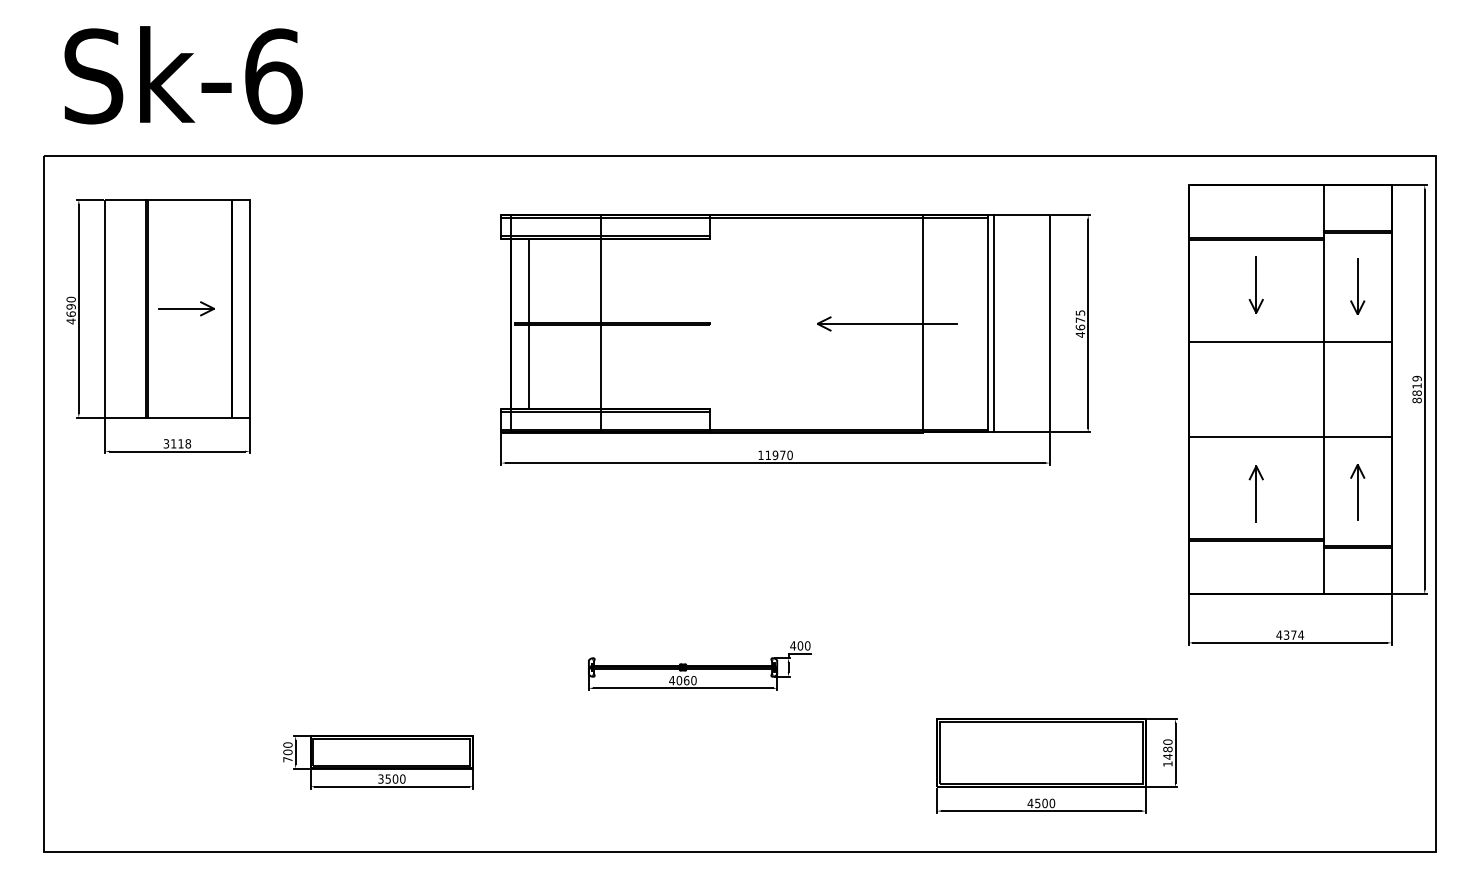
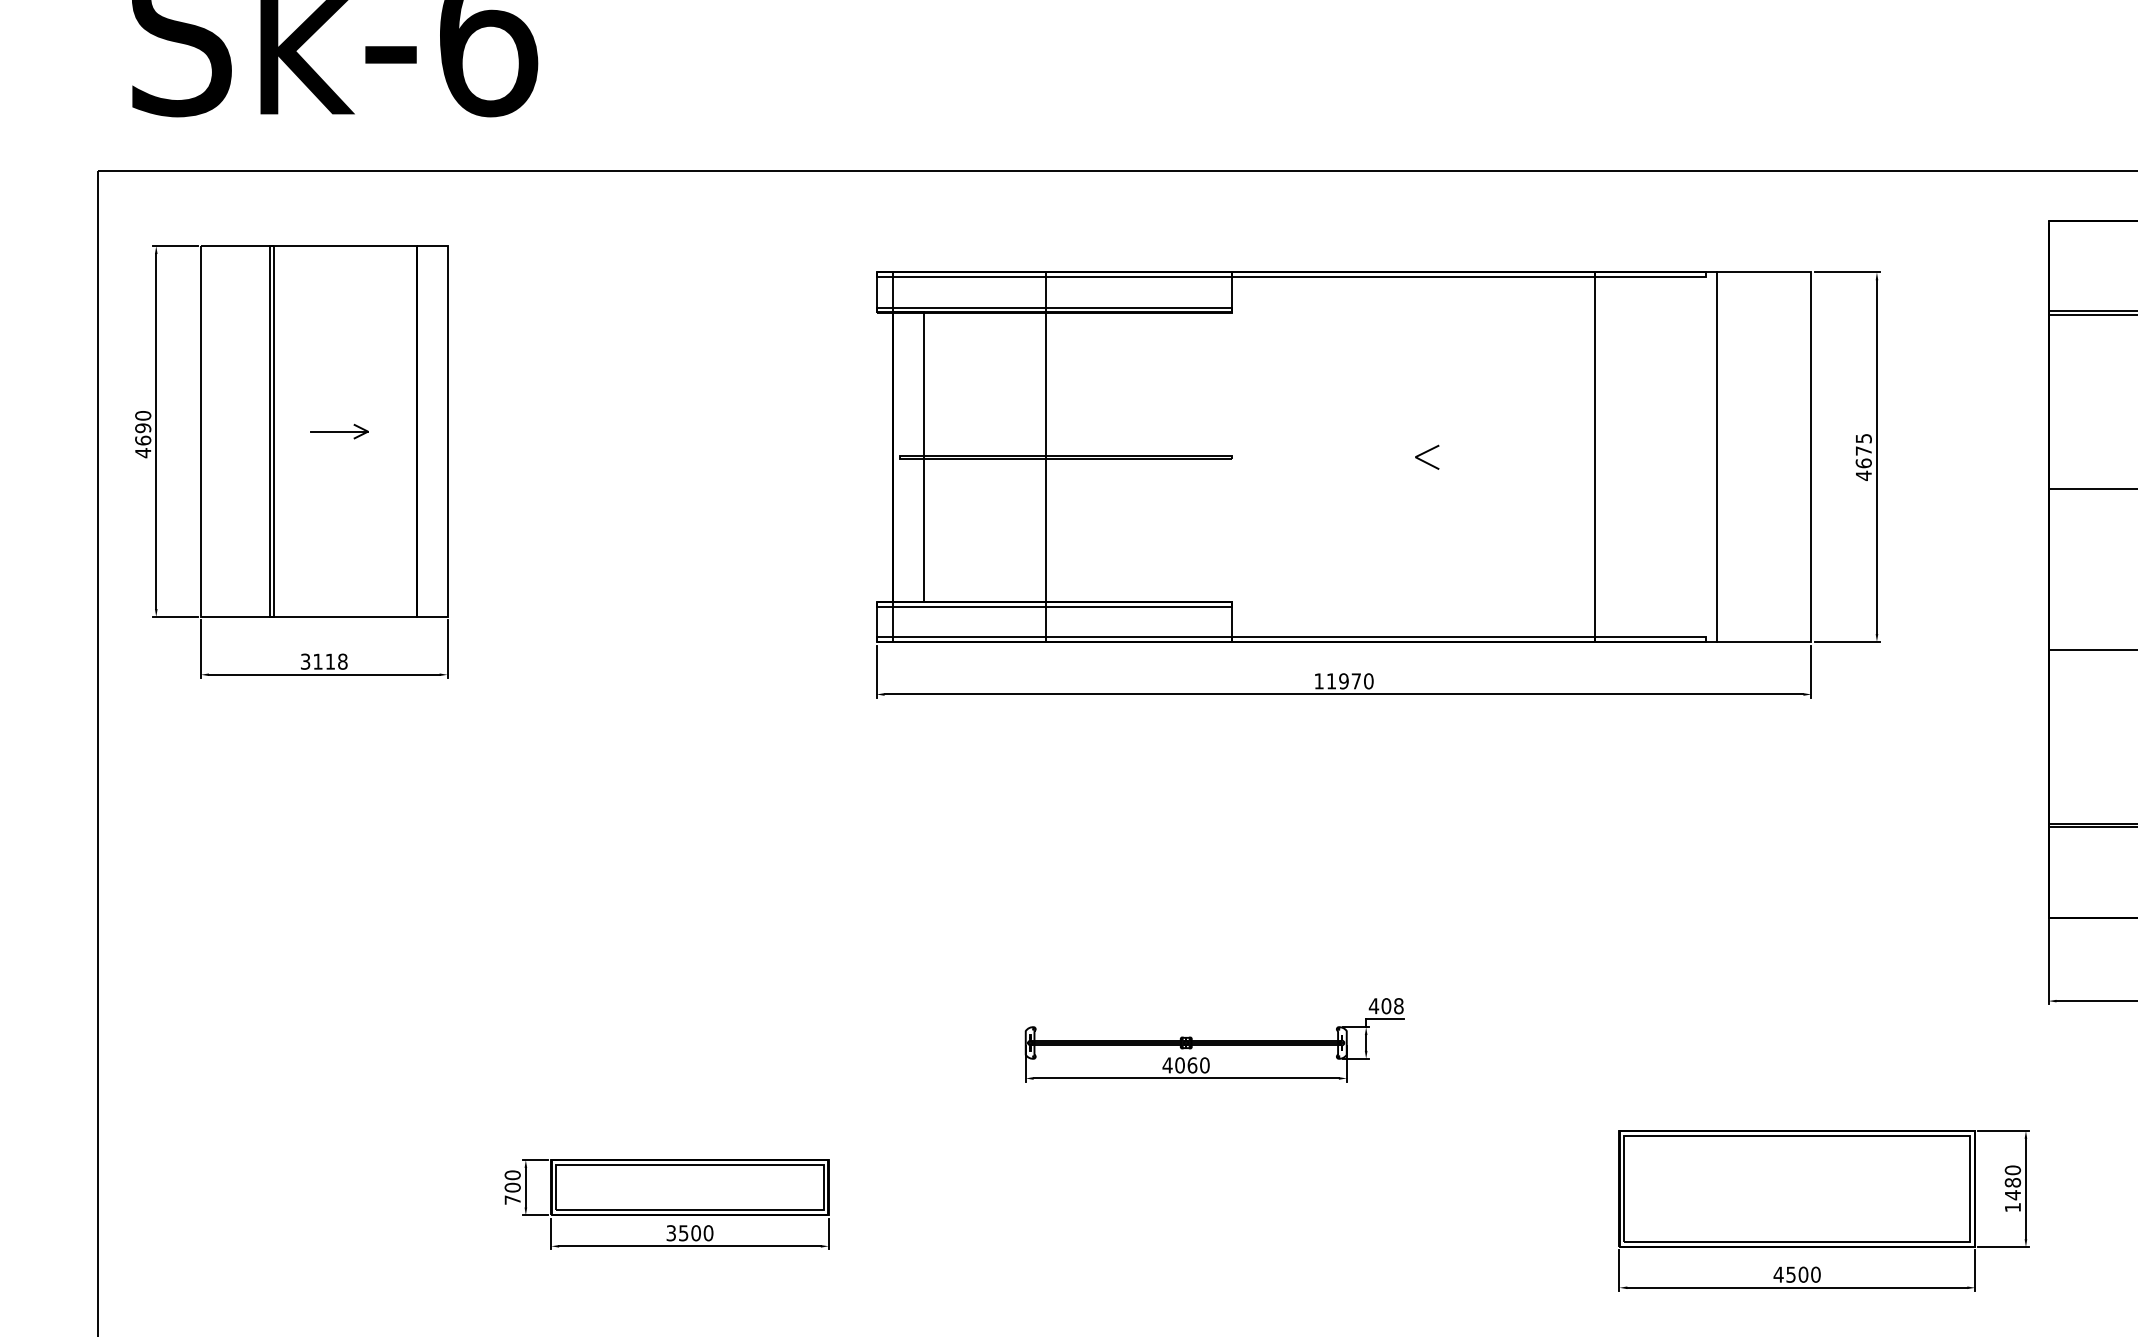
part: (186, 308) -> (339, 430), size x0.6
line: (886, 323) -> (1533, 456), removed
line: (987, 323) -> (1705, 456), removed
text: (807, 645) -> (1398, 1005), 400 -> 408

